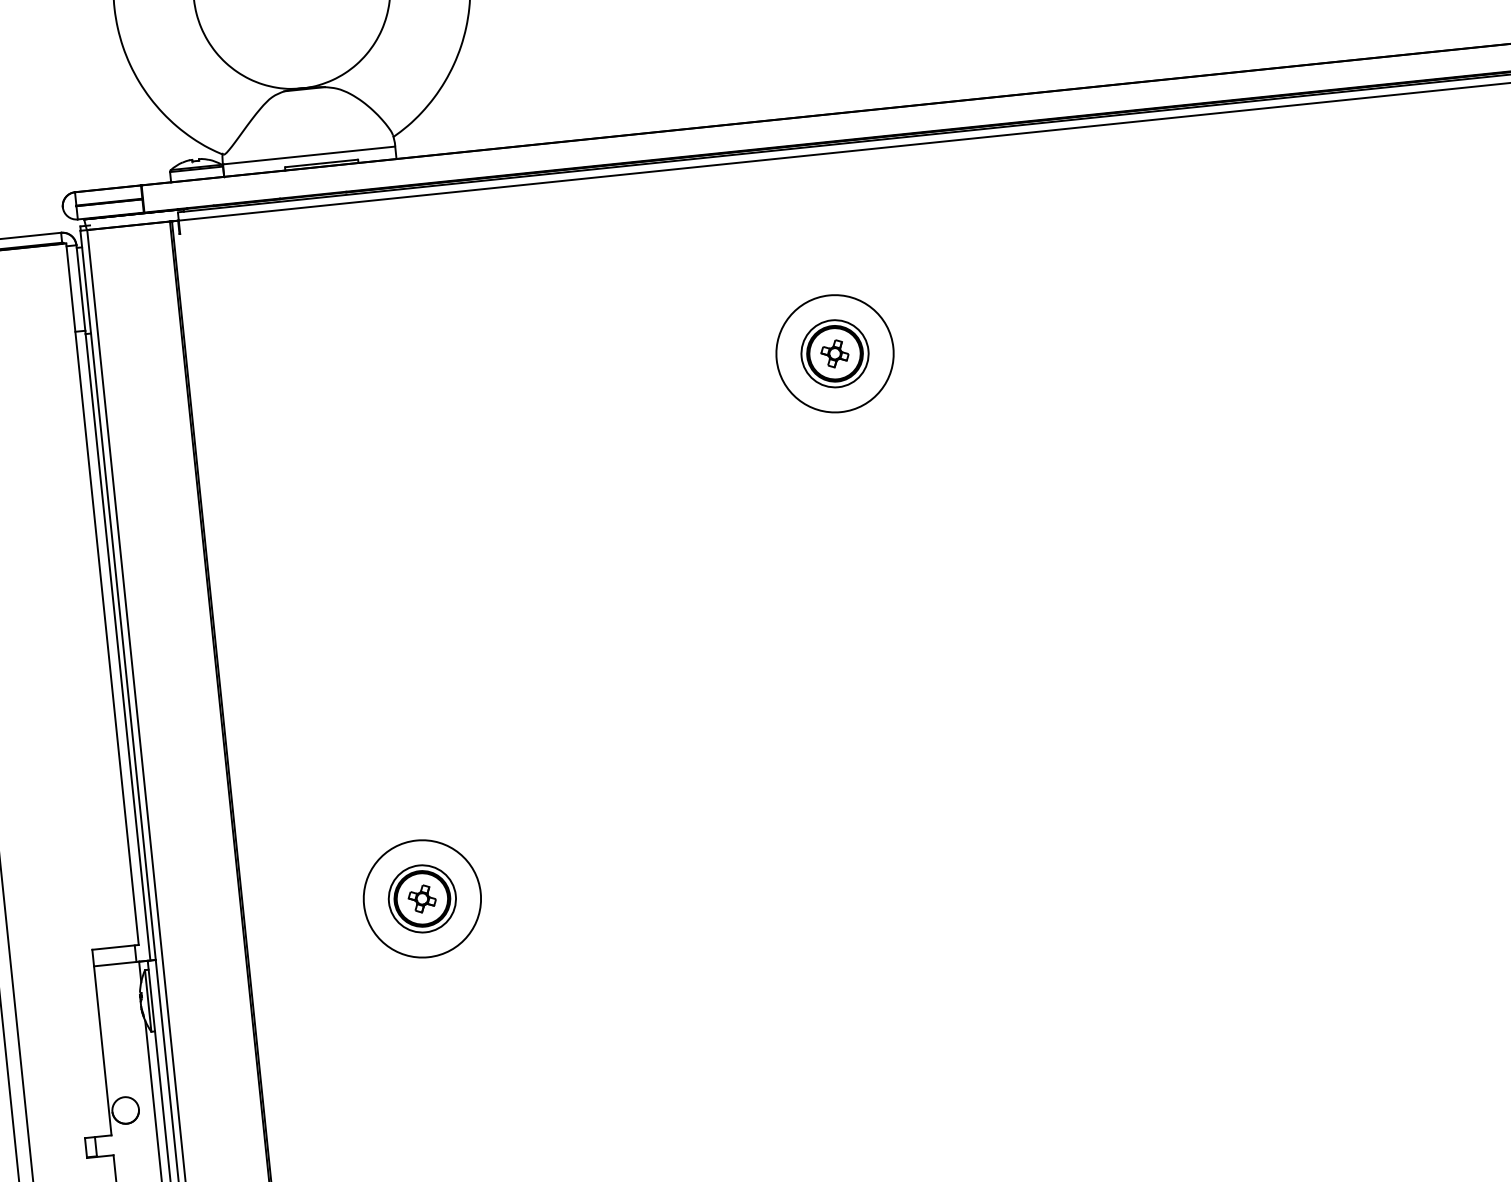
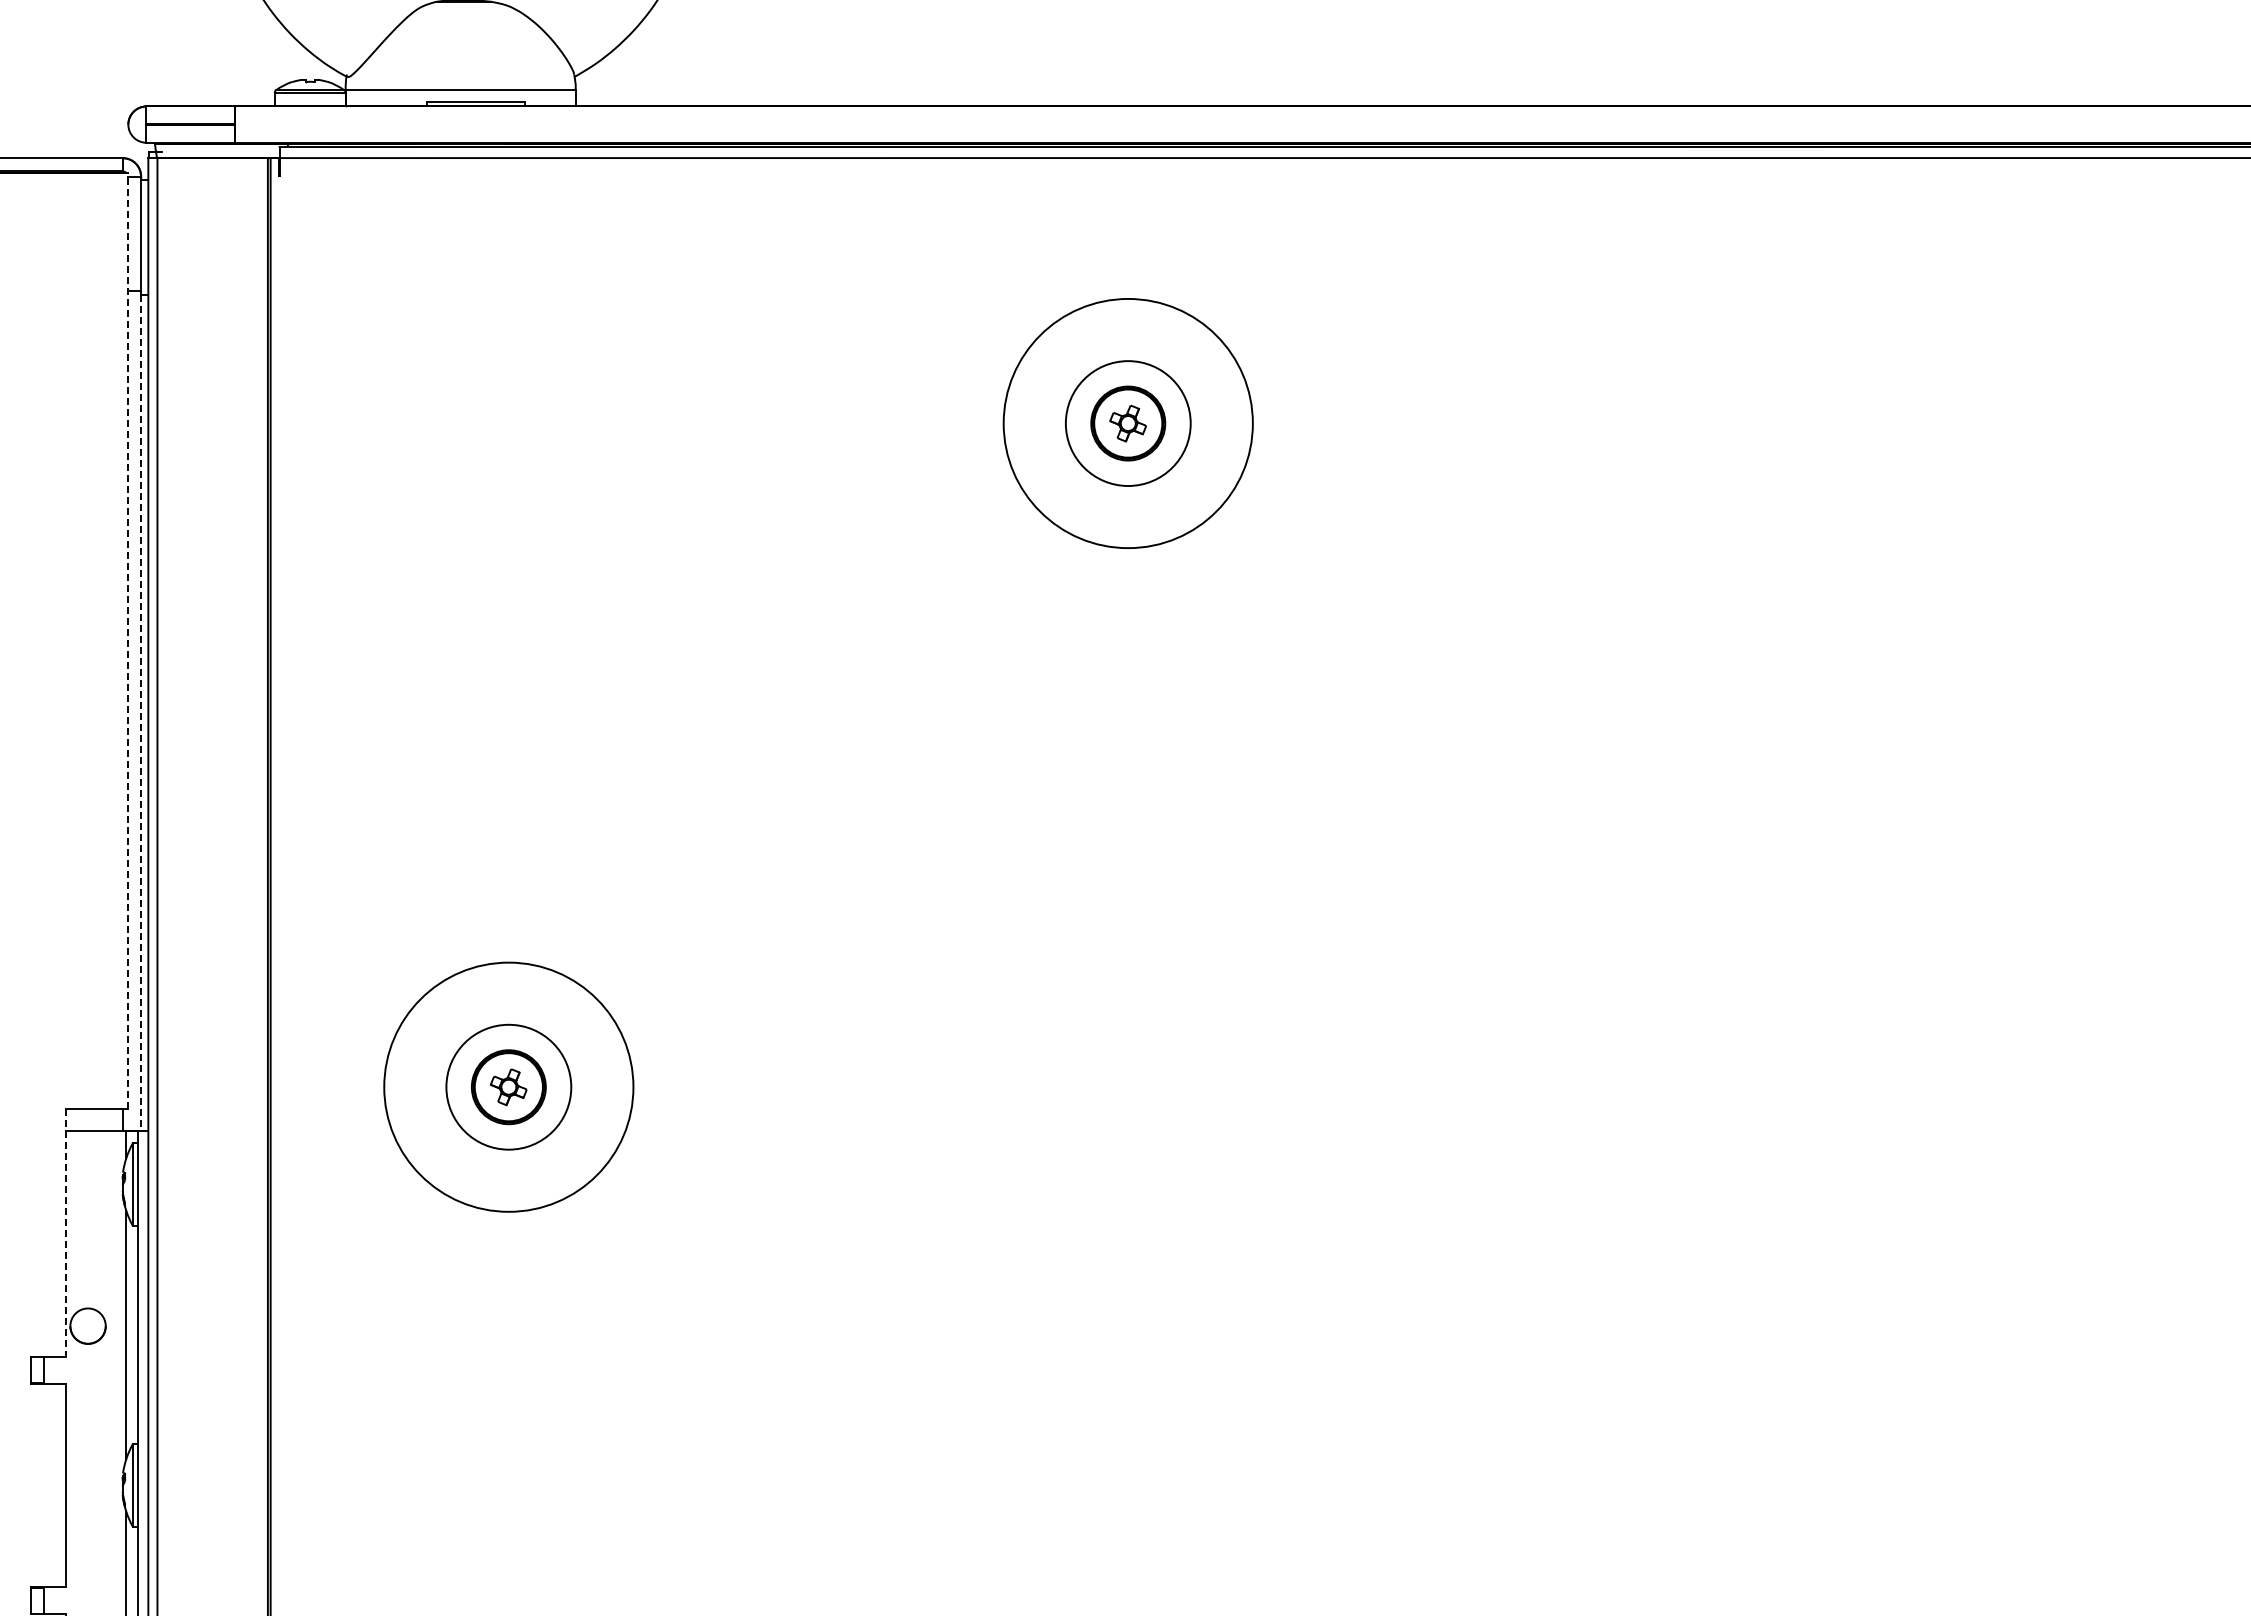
circle: (834, 353) -> (1127, 423), size x1.4
circle: (835, 353) -> (1128, 423), size x1.6
line: (102, 593) -> (127, 640), solid -> dashed
line: (118, 647) -> (141, 713), solid -> dashed
circle: (422, 898) -> (508, 1086), size x1.4
circle: (422, 899) -> (508, 1087), size x1.6
line: (101, 1042) -> (65, 1233), solid -> dashed

